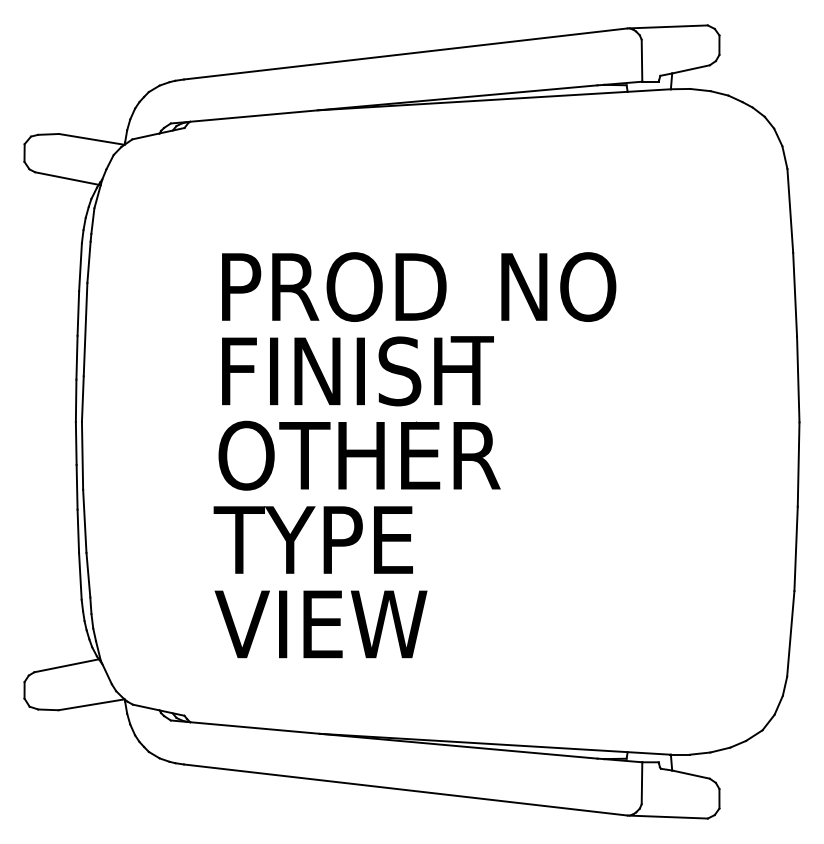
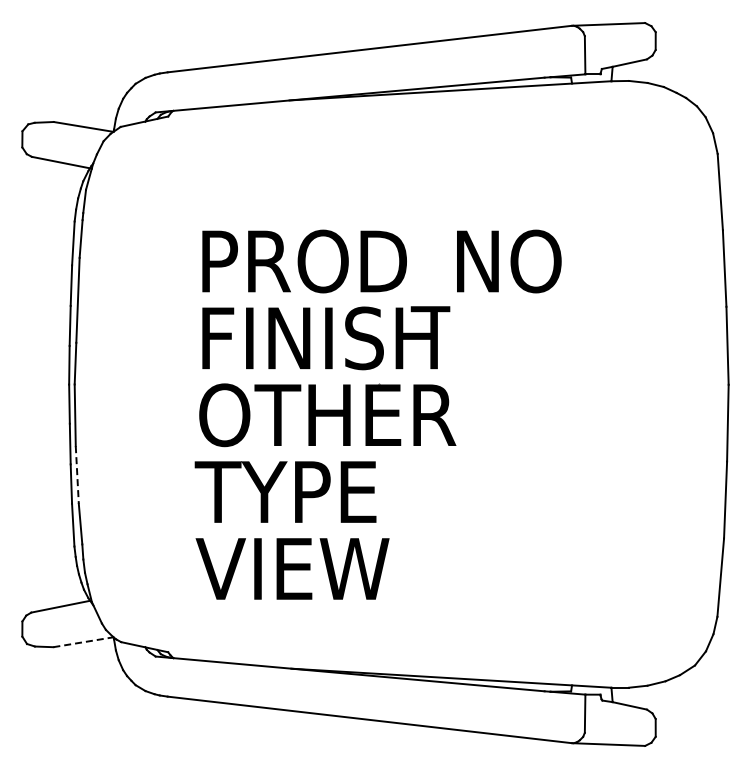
line: (85, 520) -> (77, 474), solid -> dashed
line: (91, 705) -> (83, 642), solid -> dashed

